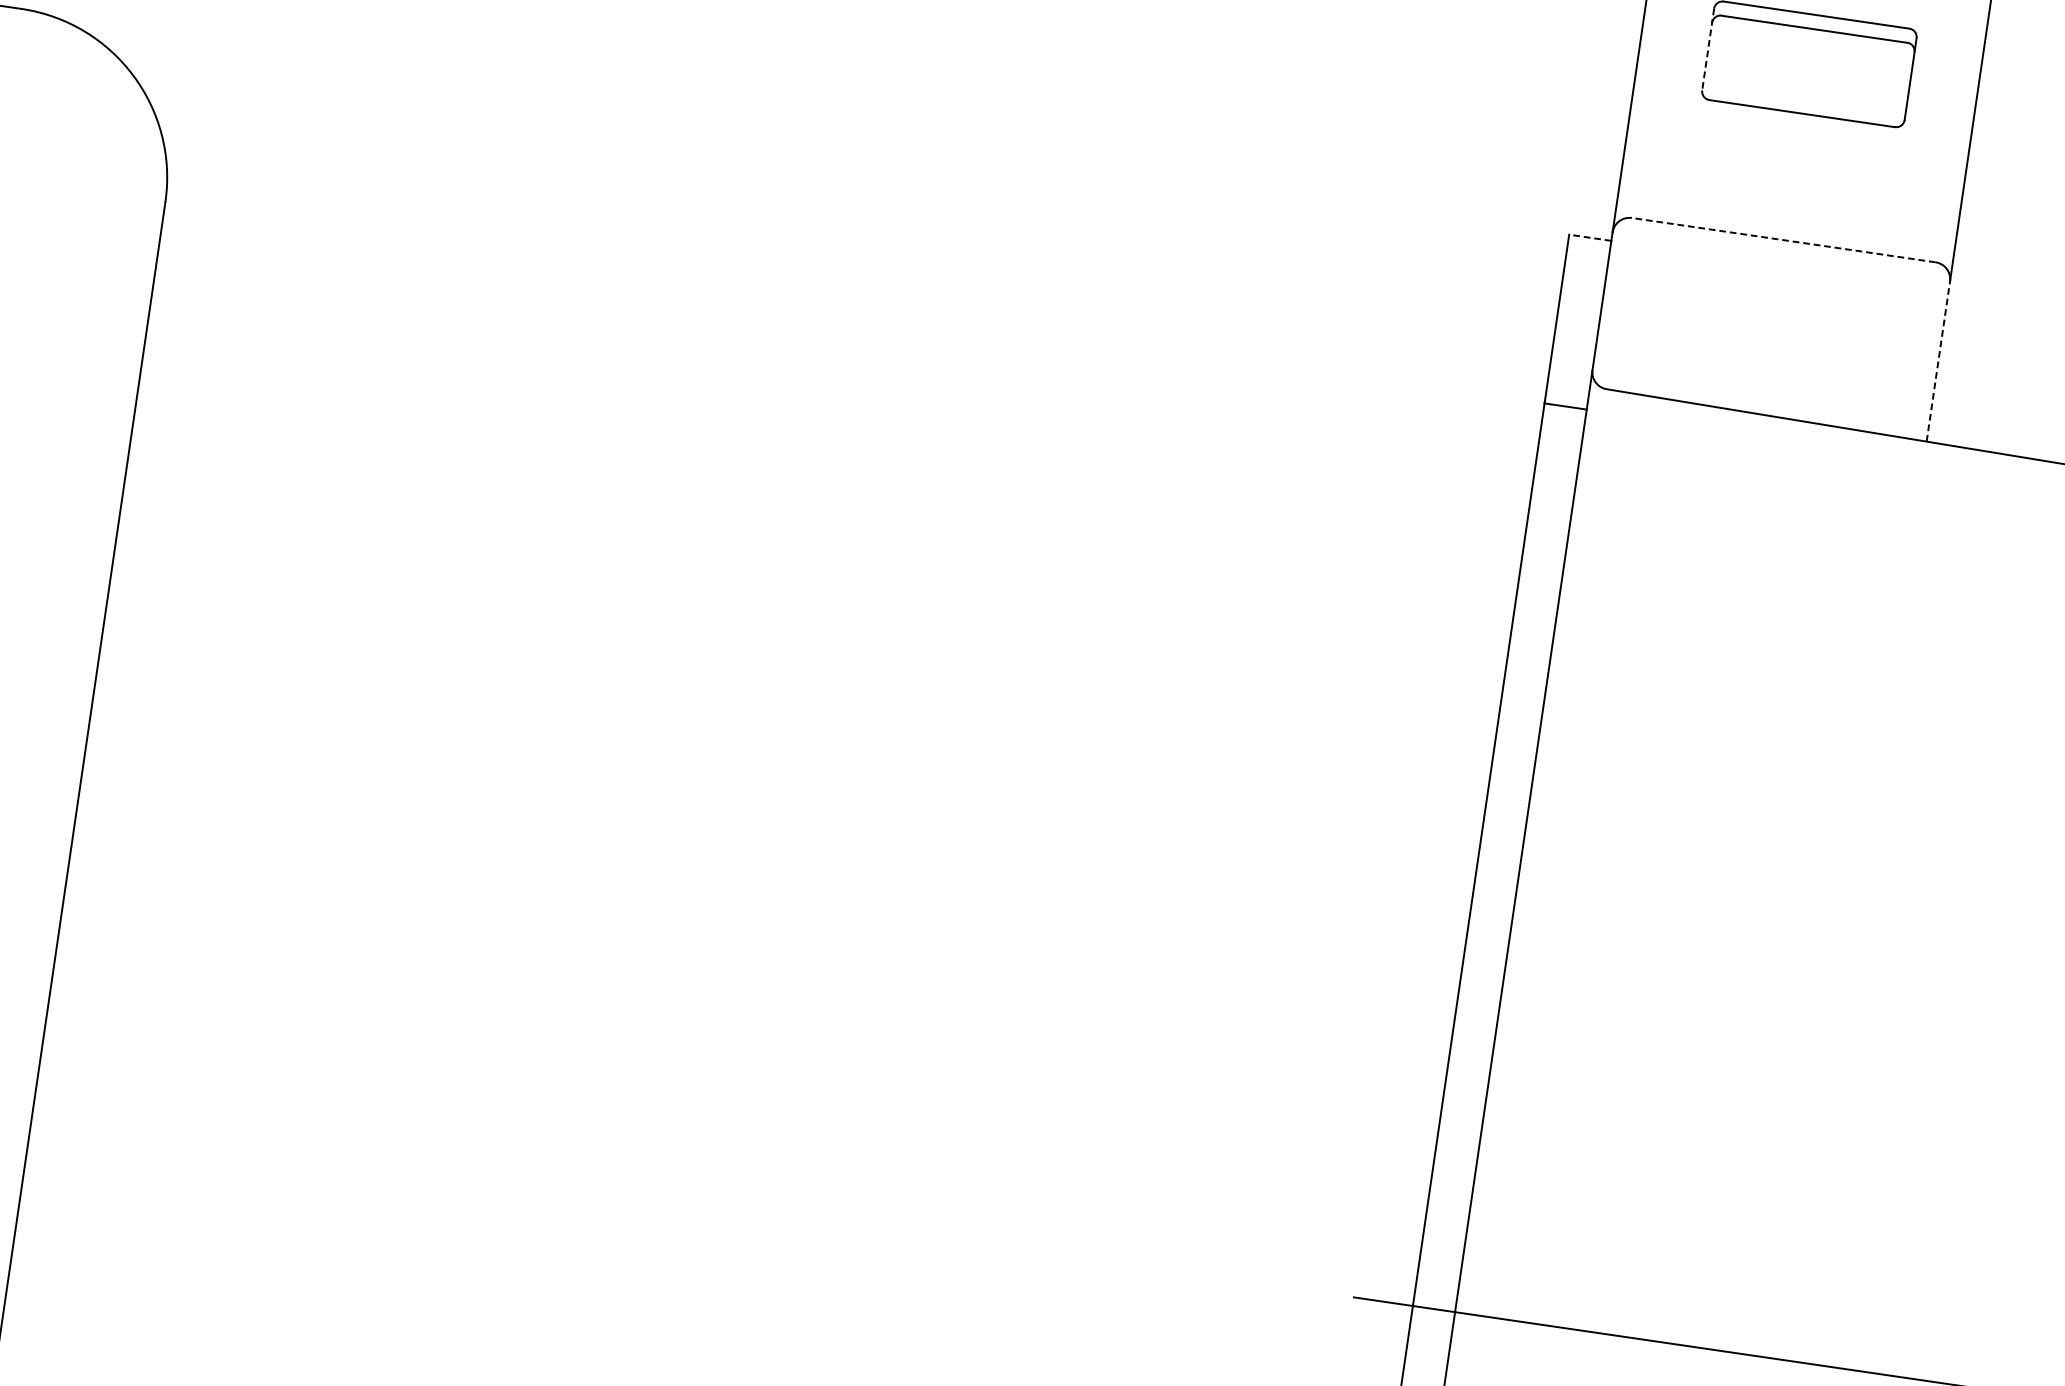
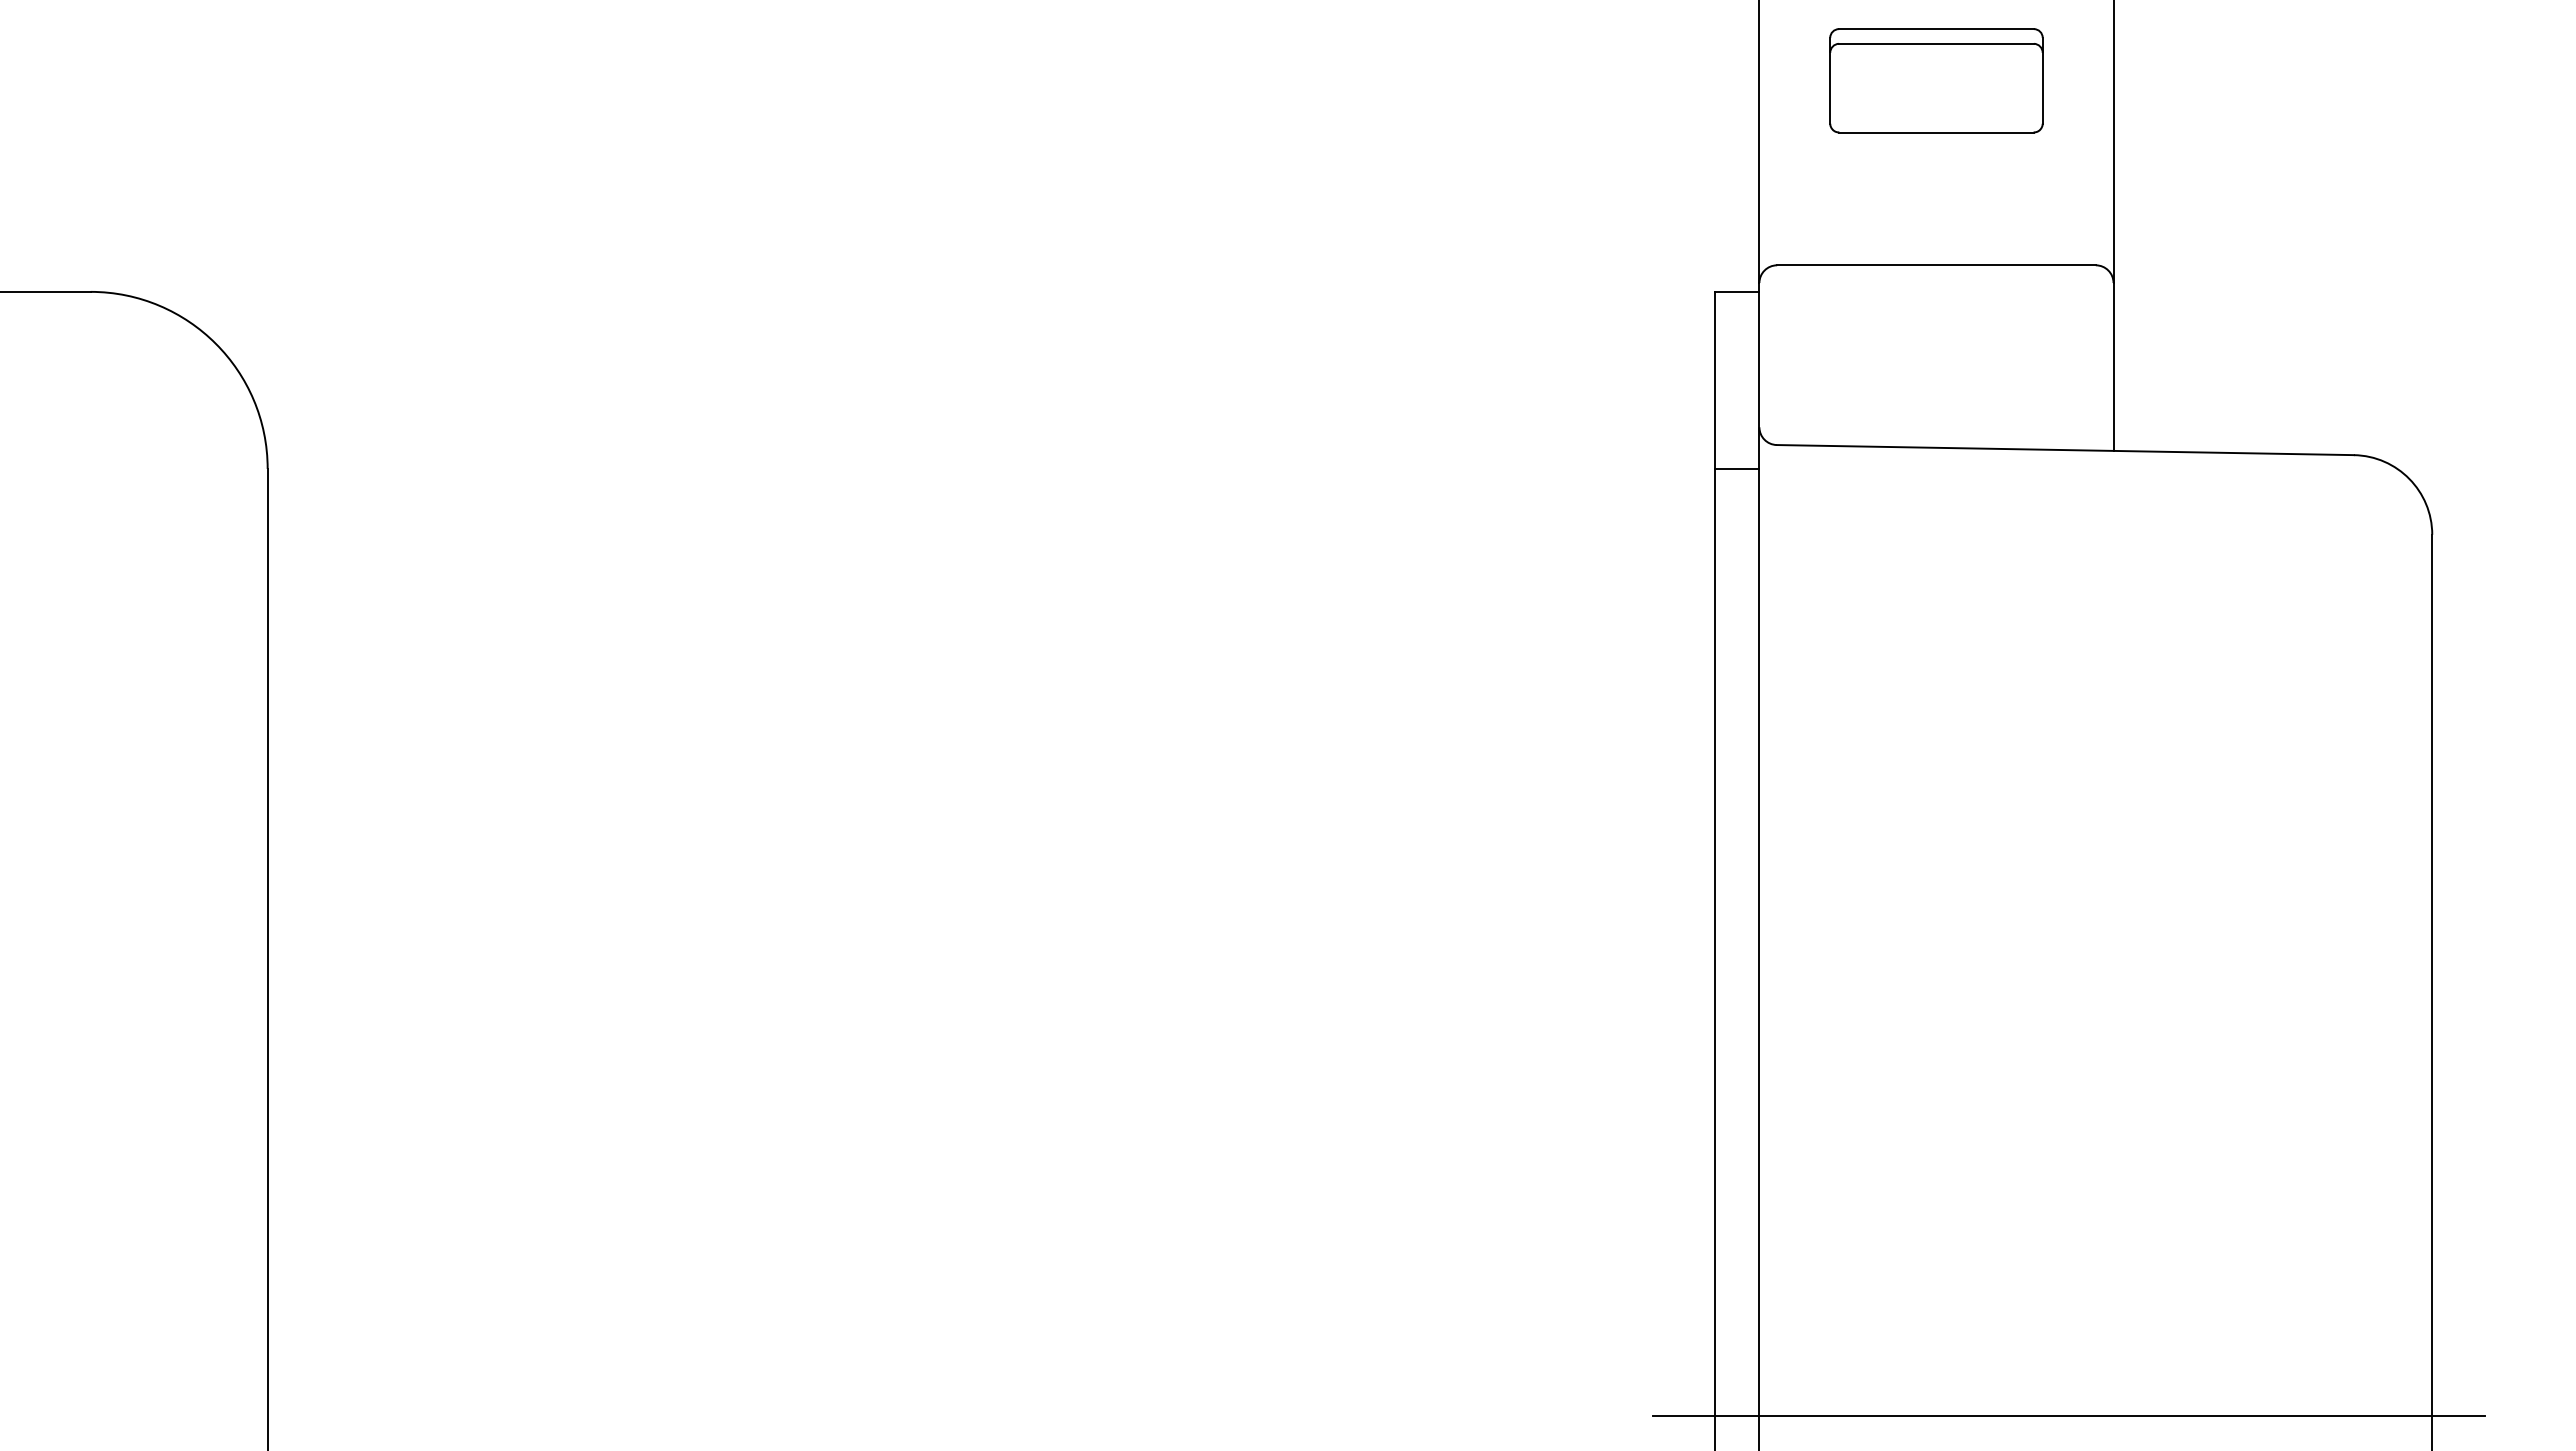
line: (1708, 49) -> (1830, 80), dashed -> solid
line: (1589, 237) -> (1736, 291), dashed -> solid
line: (1782, 240) -> (1935, 265), dashed -> solid
line: (1938, 361) -> (2113, 366), dashed -> solid

